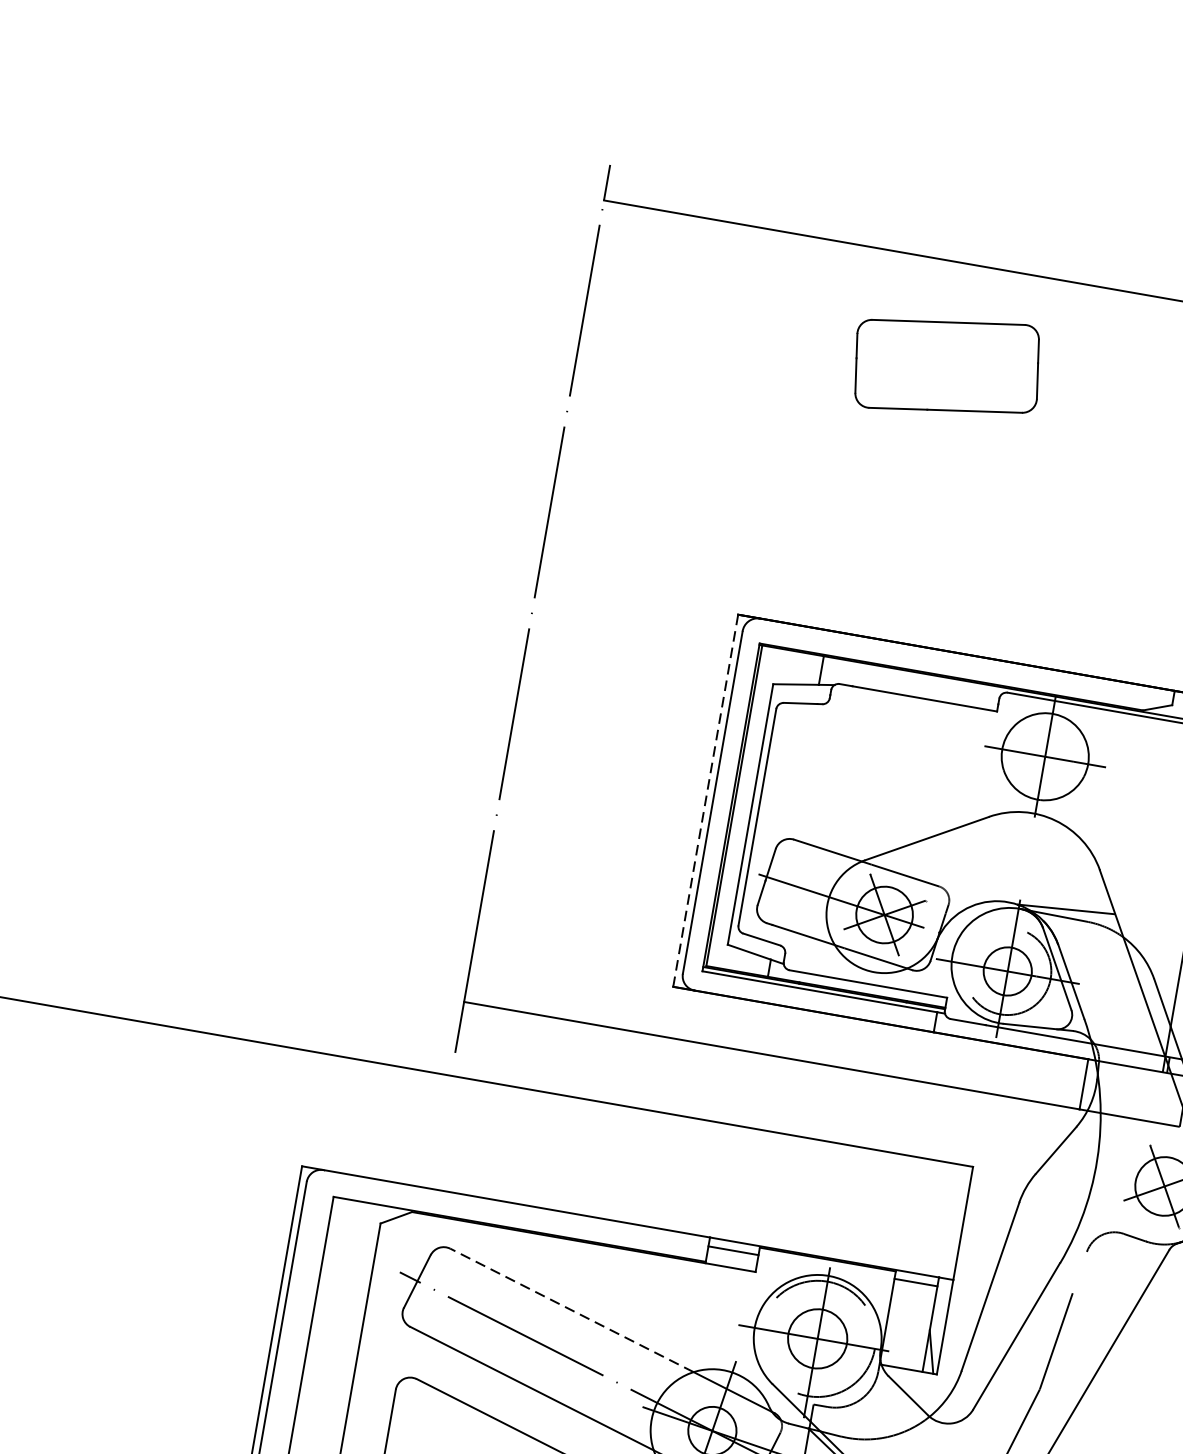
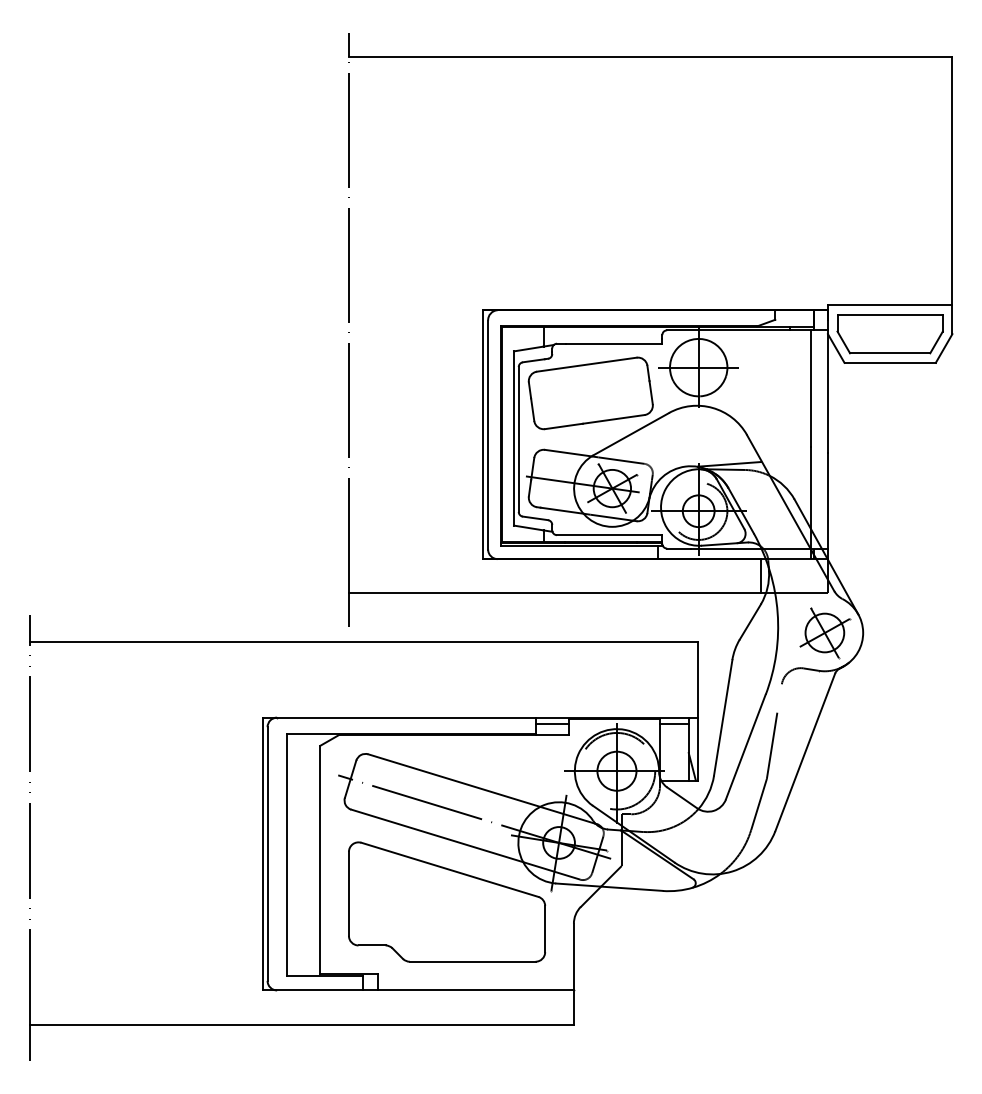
part: (946, 366) -> (590, 393), moved
line: (705, 802) -> (483, 435), dashed -> solid
line: (572, 1310) -> (454, 780), dashed -> solid

